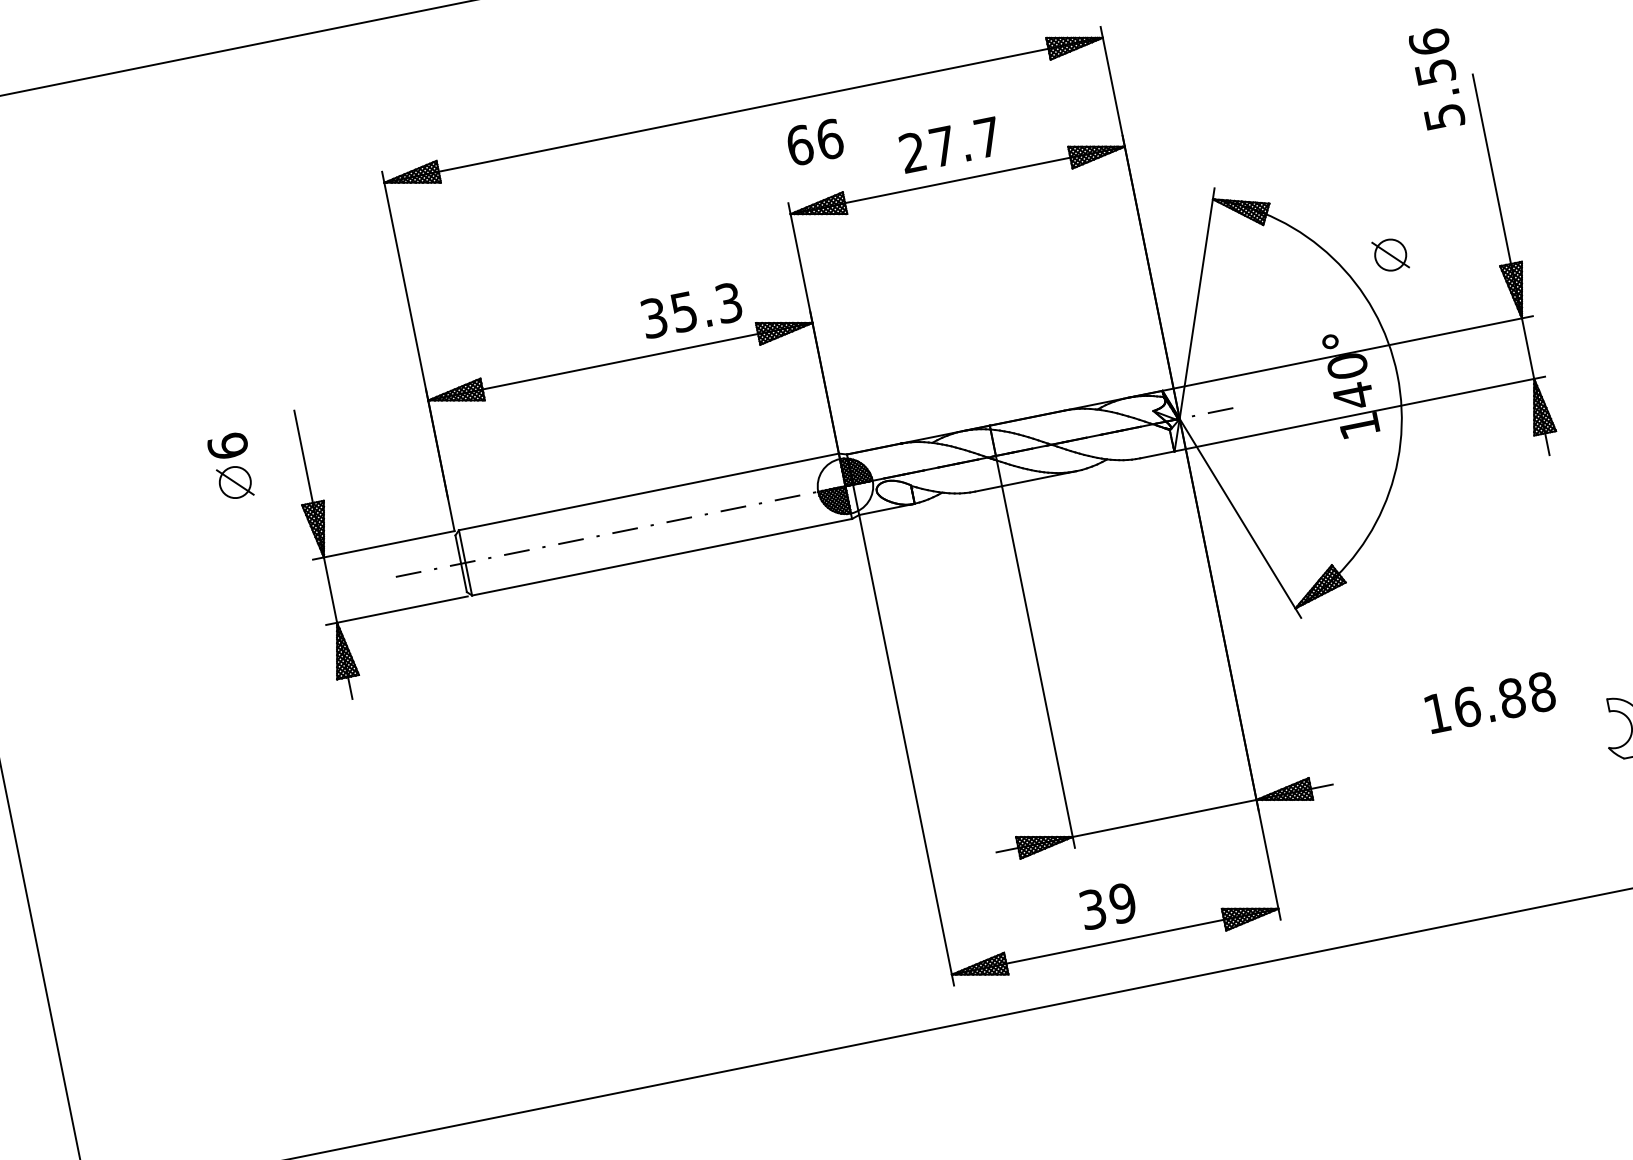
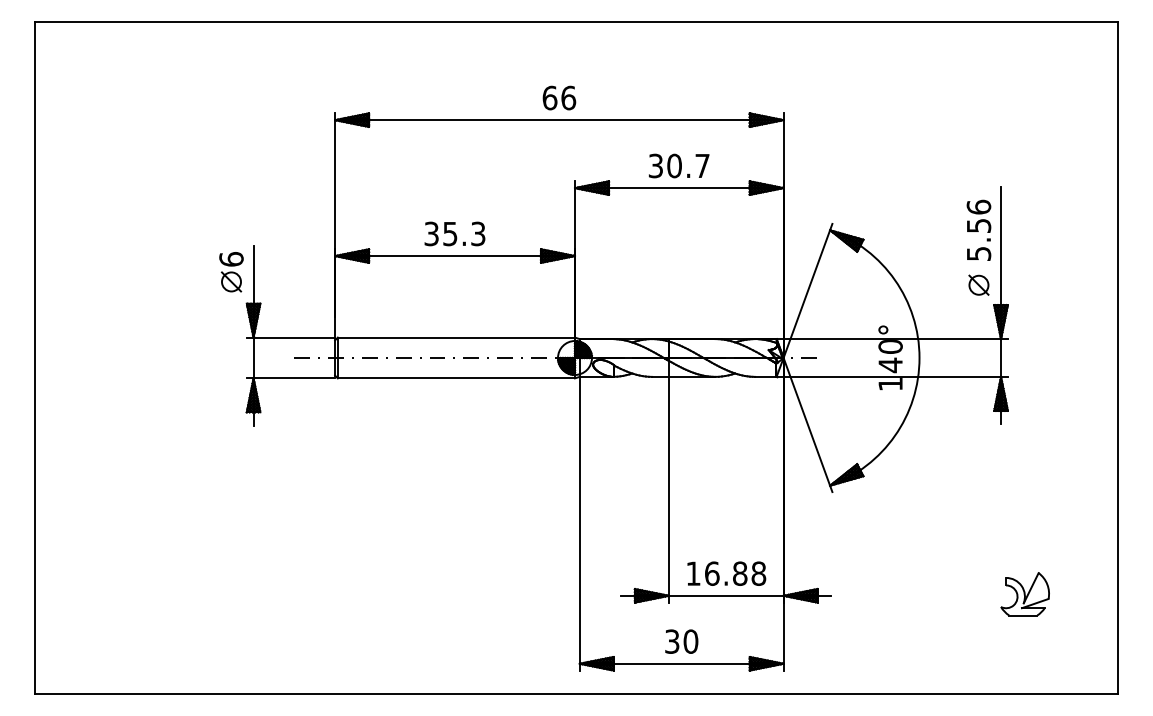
text: (1435, 77) -> (978, 229), moved
text: (815, 141) -> (559, 97), moved
text: (926, 148) -> (664, 165), 27.7 -> 30.7
part: (1389, 254) -> (978, 284), moved
text: (690, 309) -> (454, 233), moved
part: (232, 467) -> (231, 272), moved
text: (1490, 702) -> (726, 573), moved
text: (1122, 903) -> (690, 641), 39 -> 30

